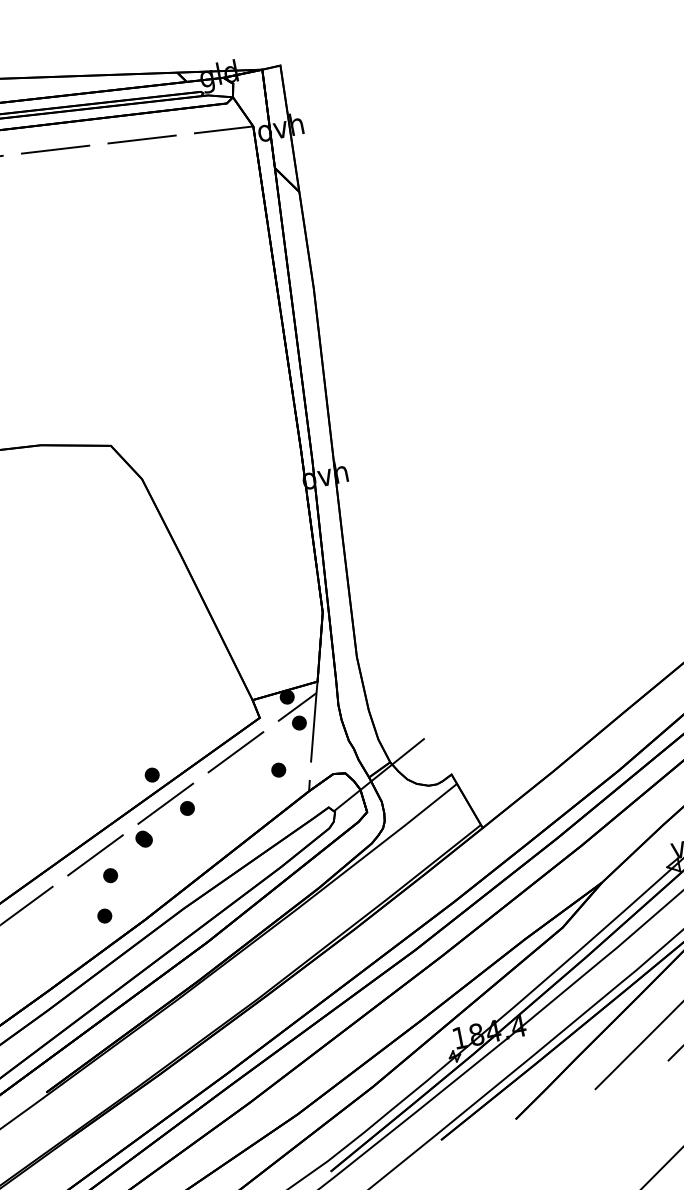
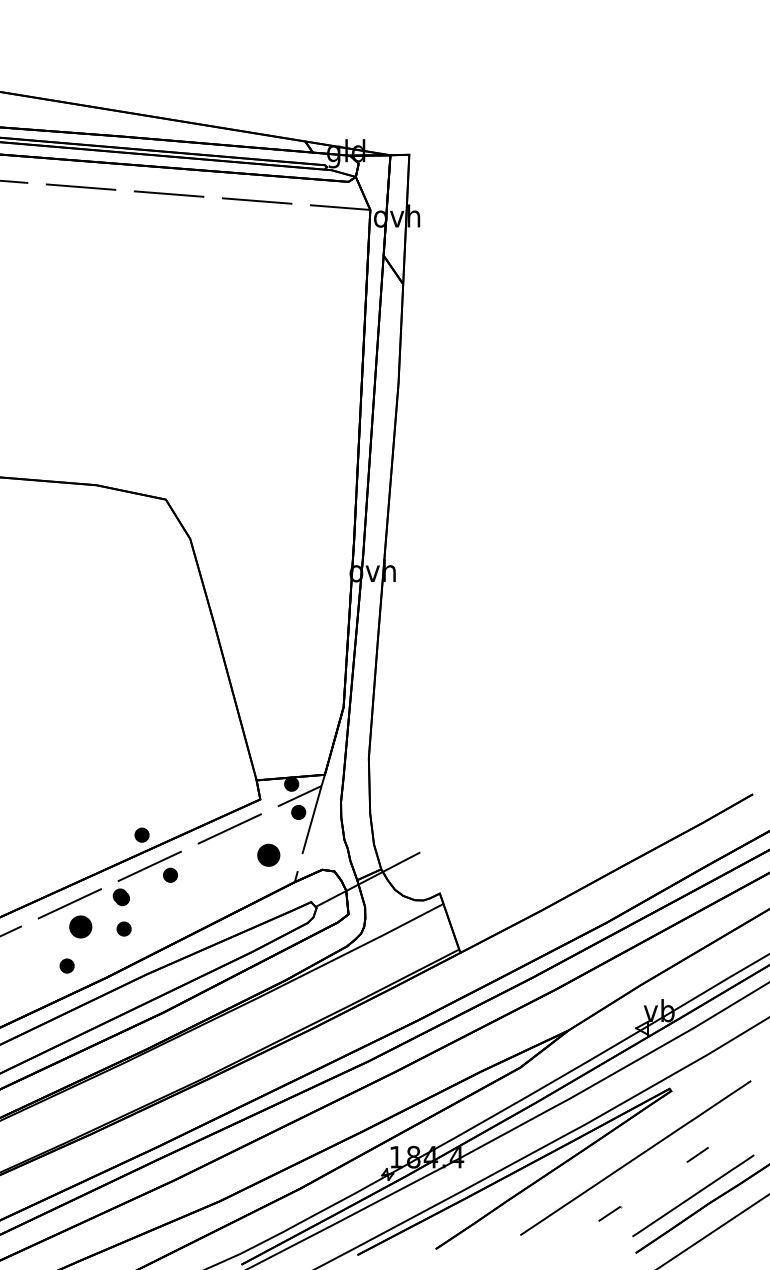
part: (278, 769) -> (268, 854), size x1.6
part: (152, 868) -> (123, 928), added
part: (110, 875) -> (80, 926), size x1.6

